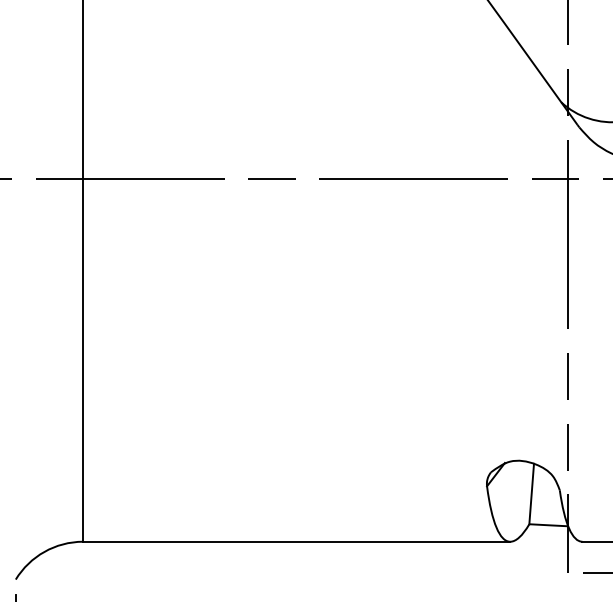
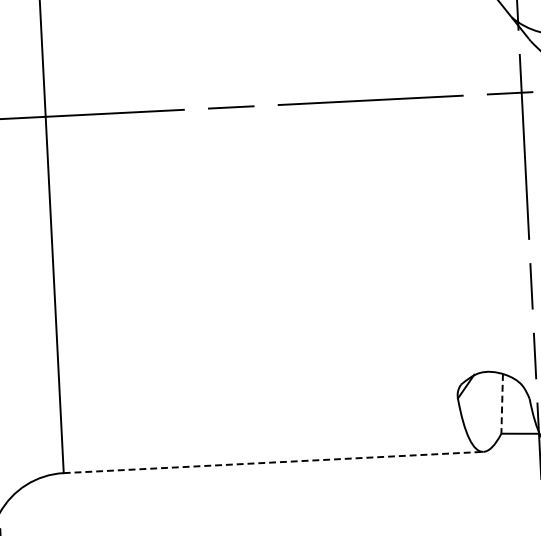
line: (531, 494) -> (502, 404), solid -> dashed
line: (296, 541) -> (273, 462), solid -> dashed

